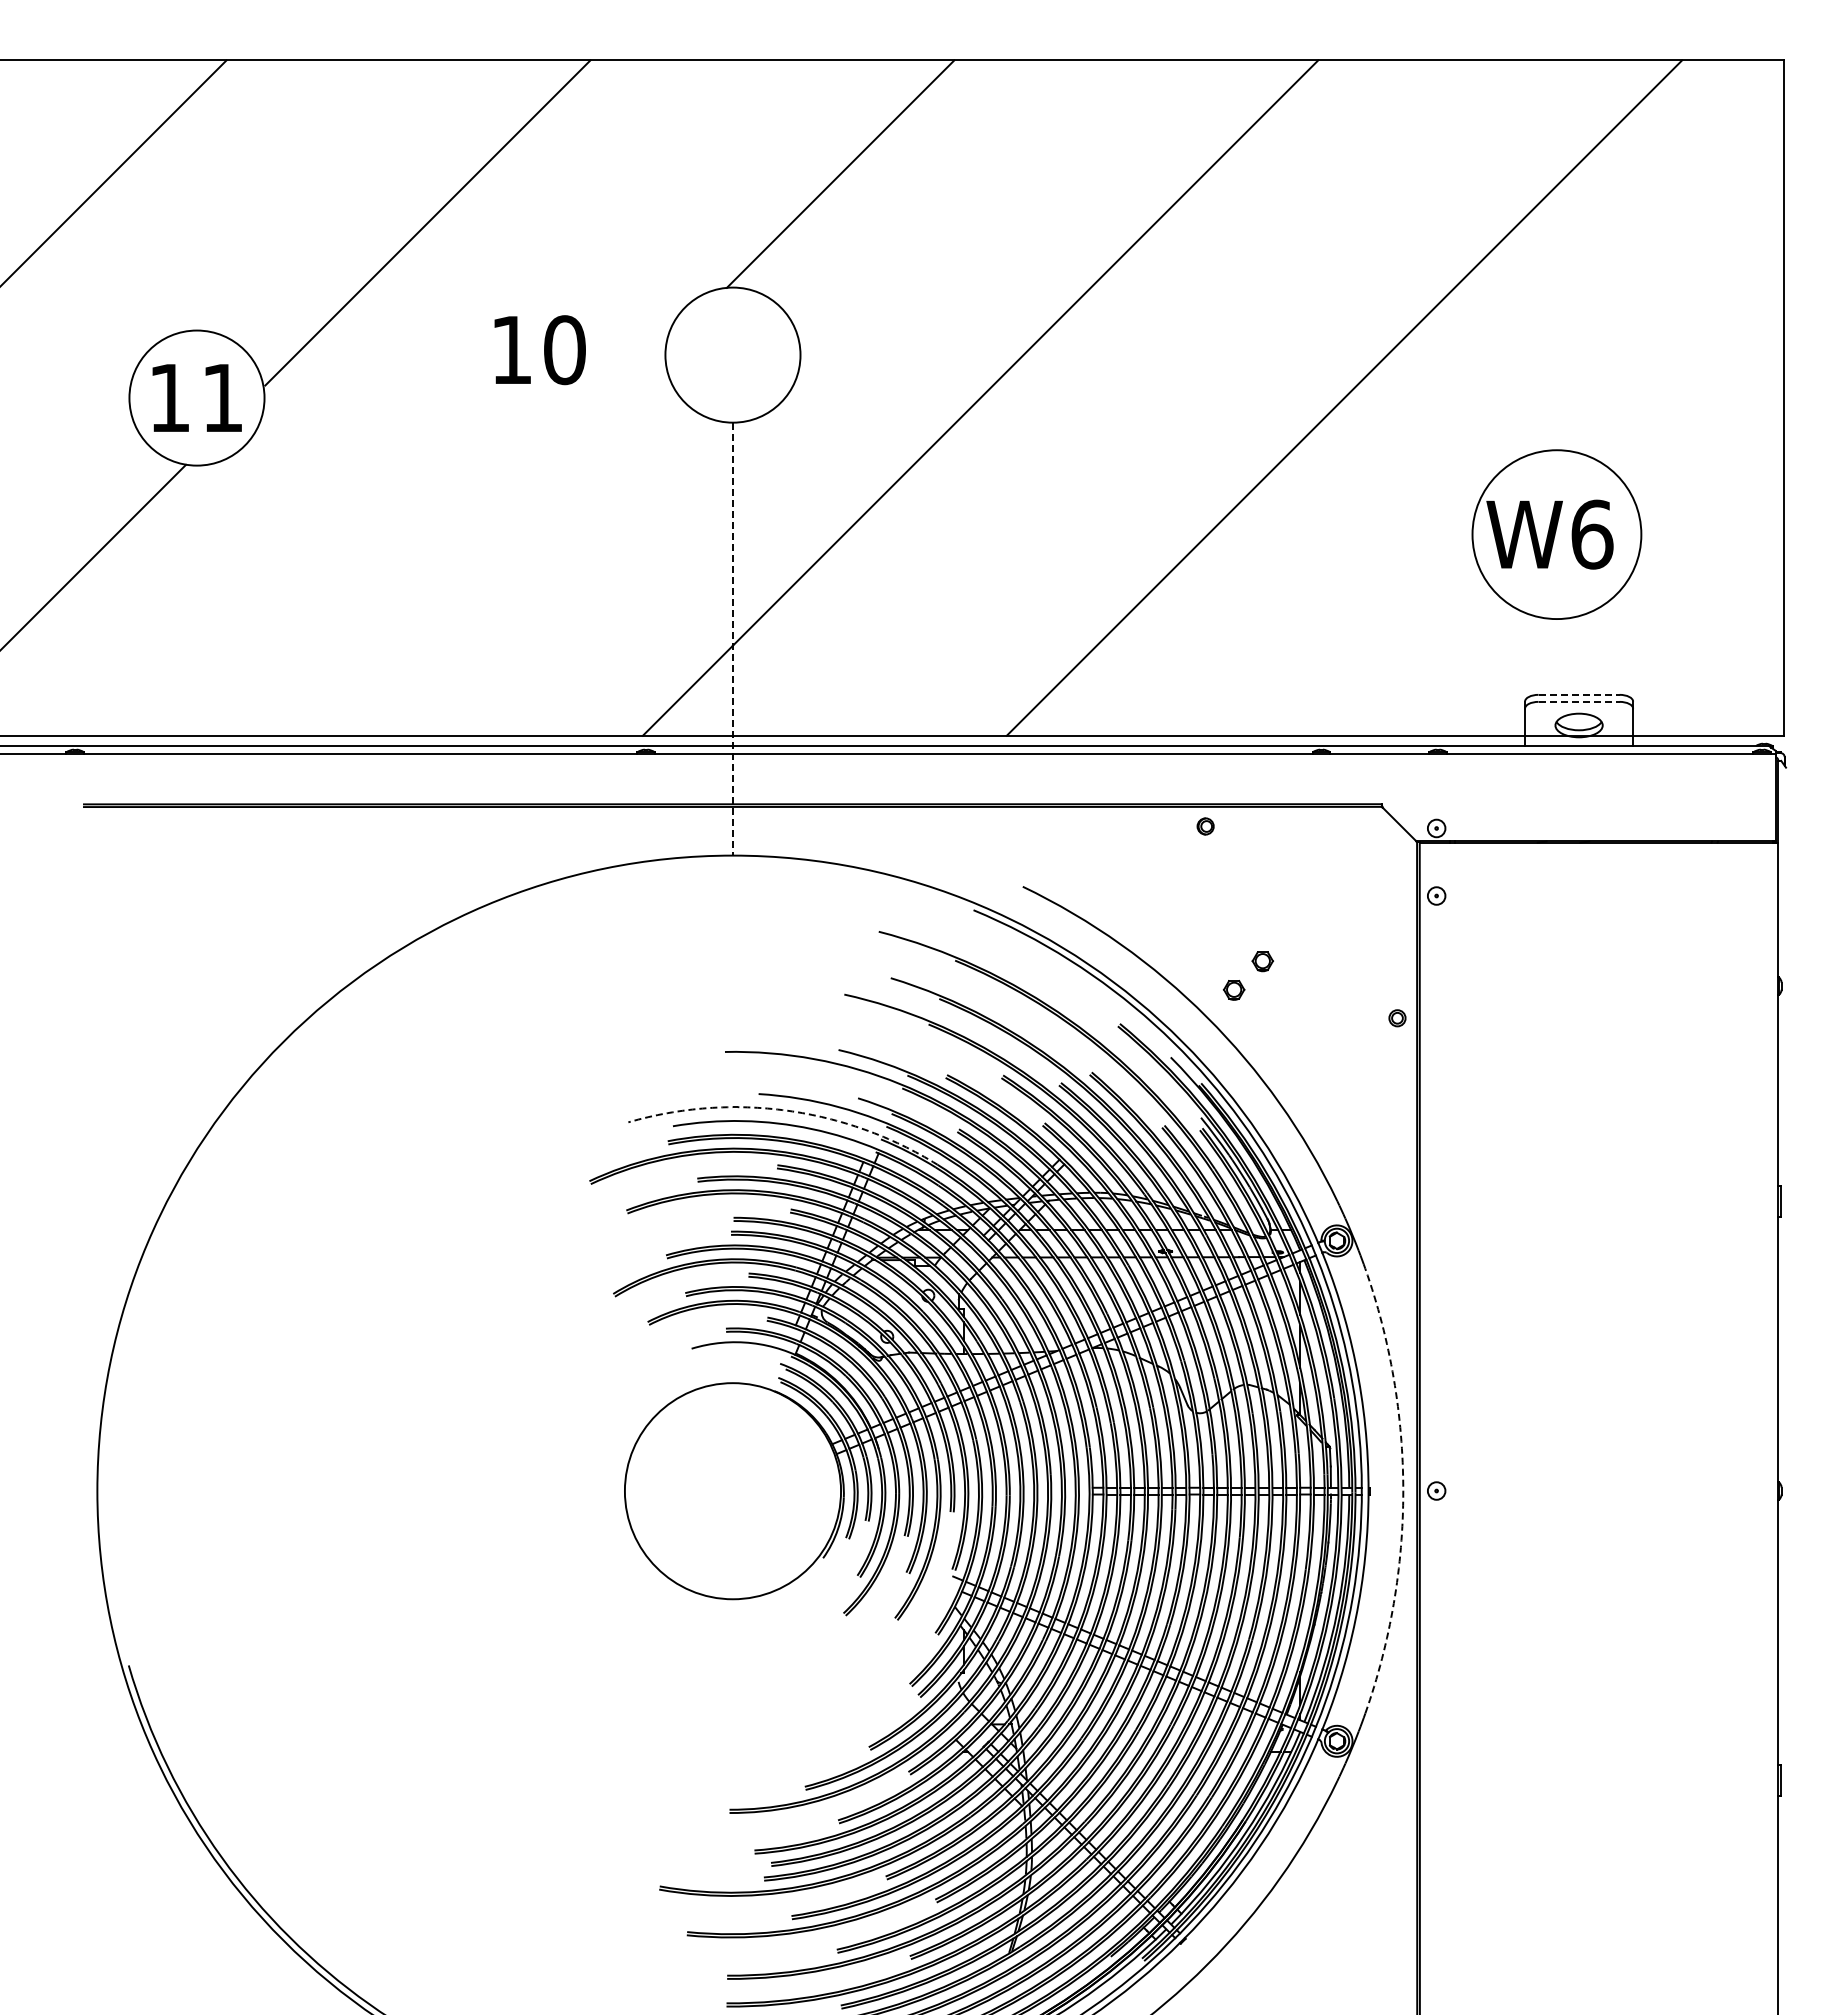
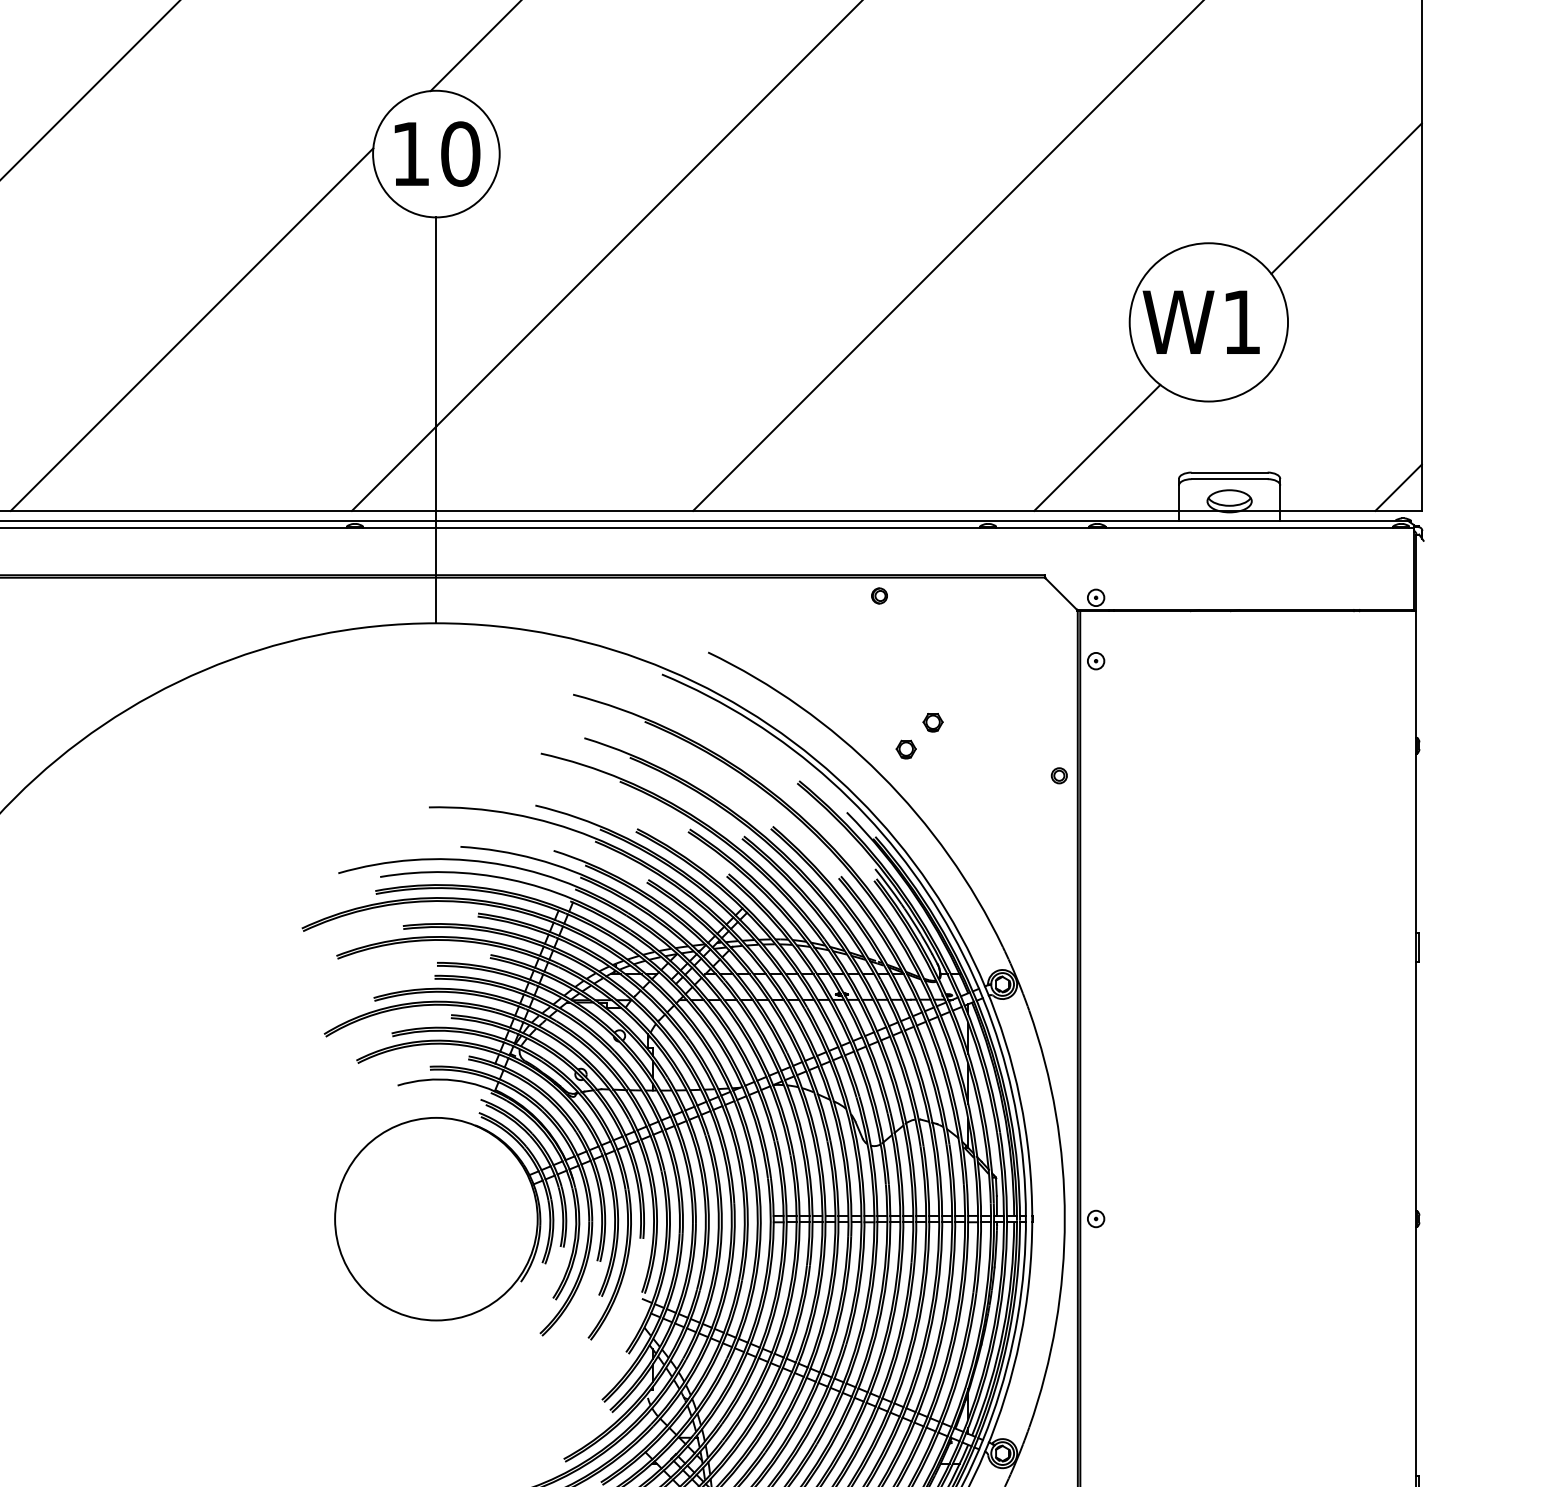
text: (539, 350) -> (436, 154), moved
line: (1703, 402) -> (1346, 198), added
text: (1592, 534) -> (1242, 322), W6 -> W1
line: (471, 542) -> (191, 329), added
line: (732, 639) -> (435, 420), dashed -> solid
line: (1437, 668) -> (1096, 447), added
line: (1579, 694) -> (1230, 472), dashed -> solid
line: (1579, 701) -> (1230, 478), dashed -> solid
line: (1759, 710) -> (1398, 487), added
arc: (787, 1110) -> (487, 862), dashed -> solid
arc: (1403, 1491) -> (1065, 1219), dashed -> solid

